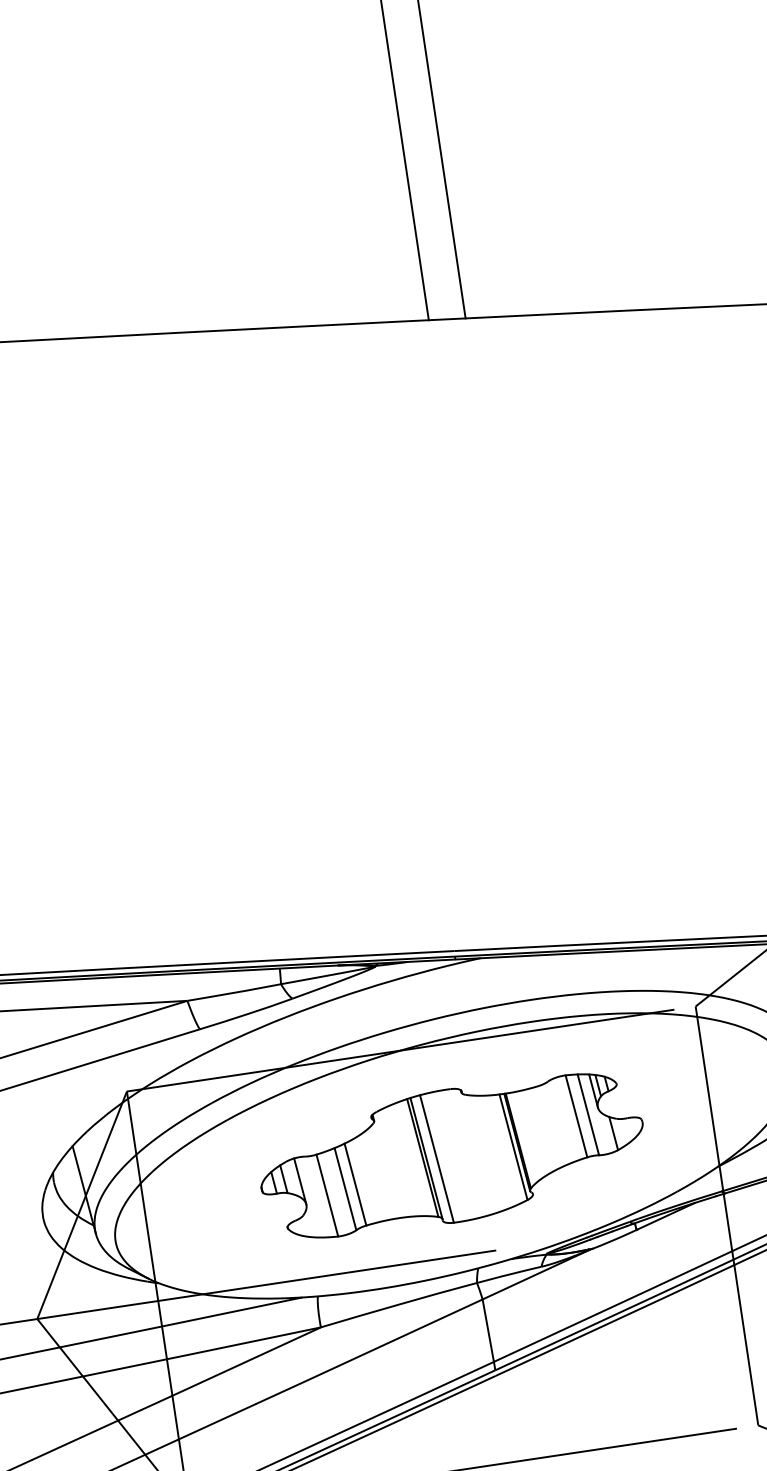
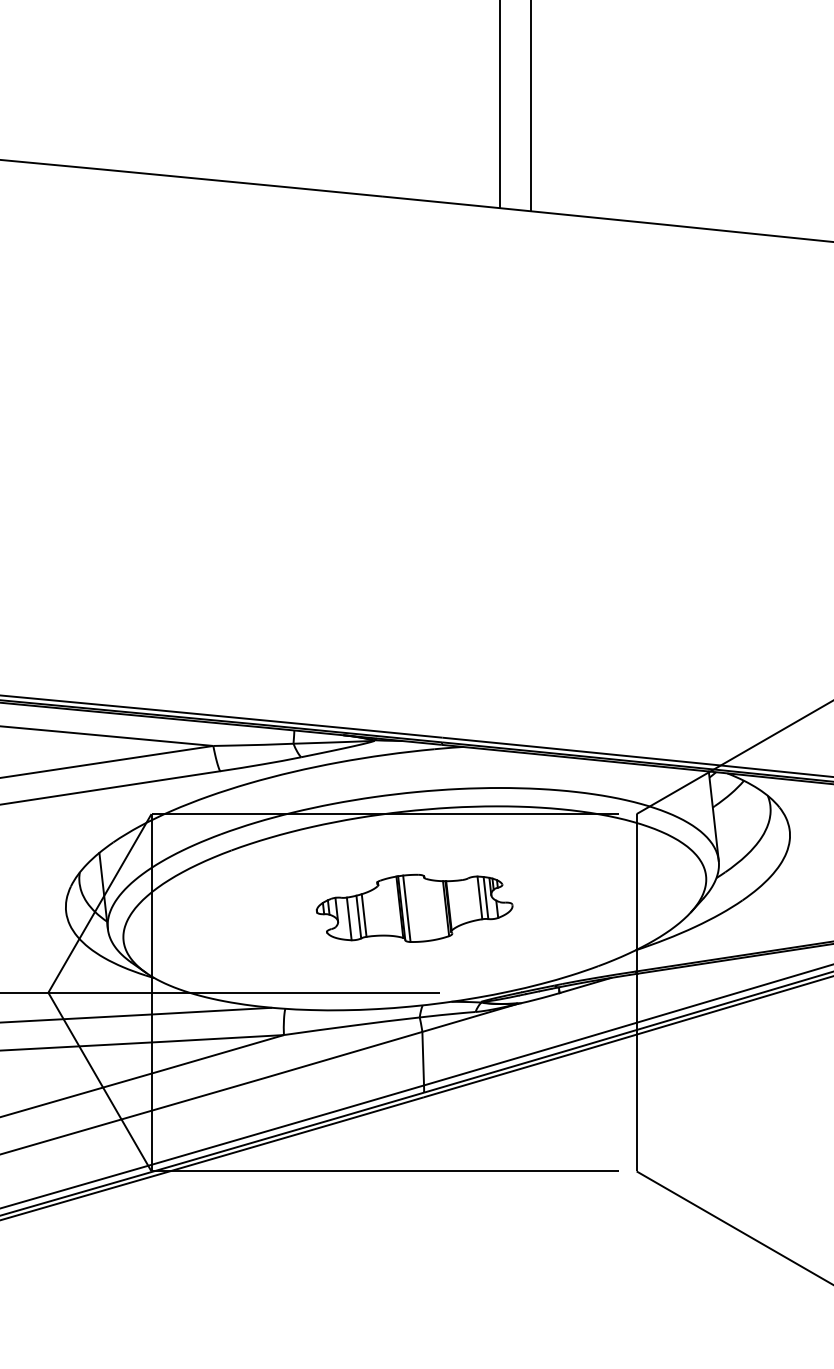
part: (451, 1156) -> (414, 908), size x0.6

